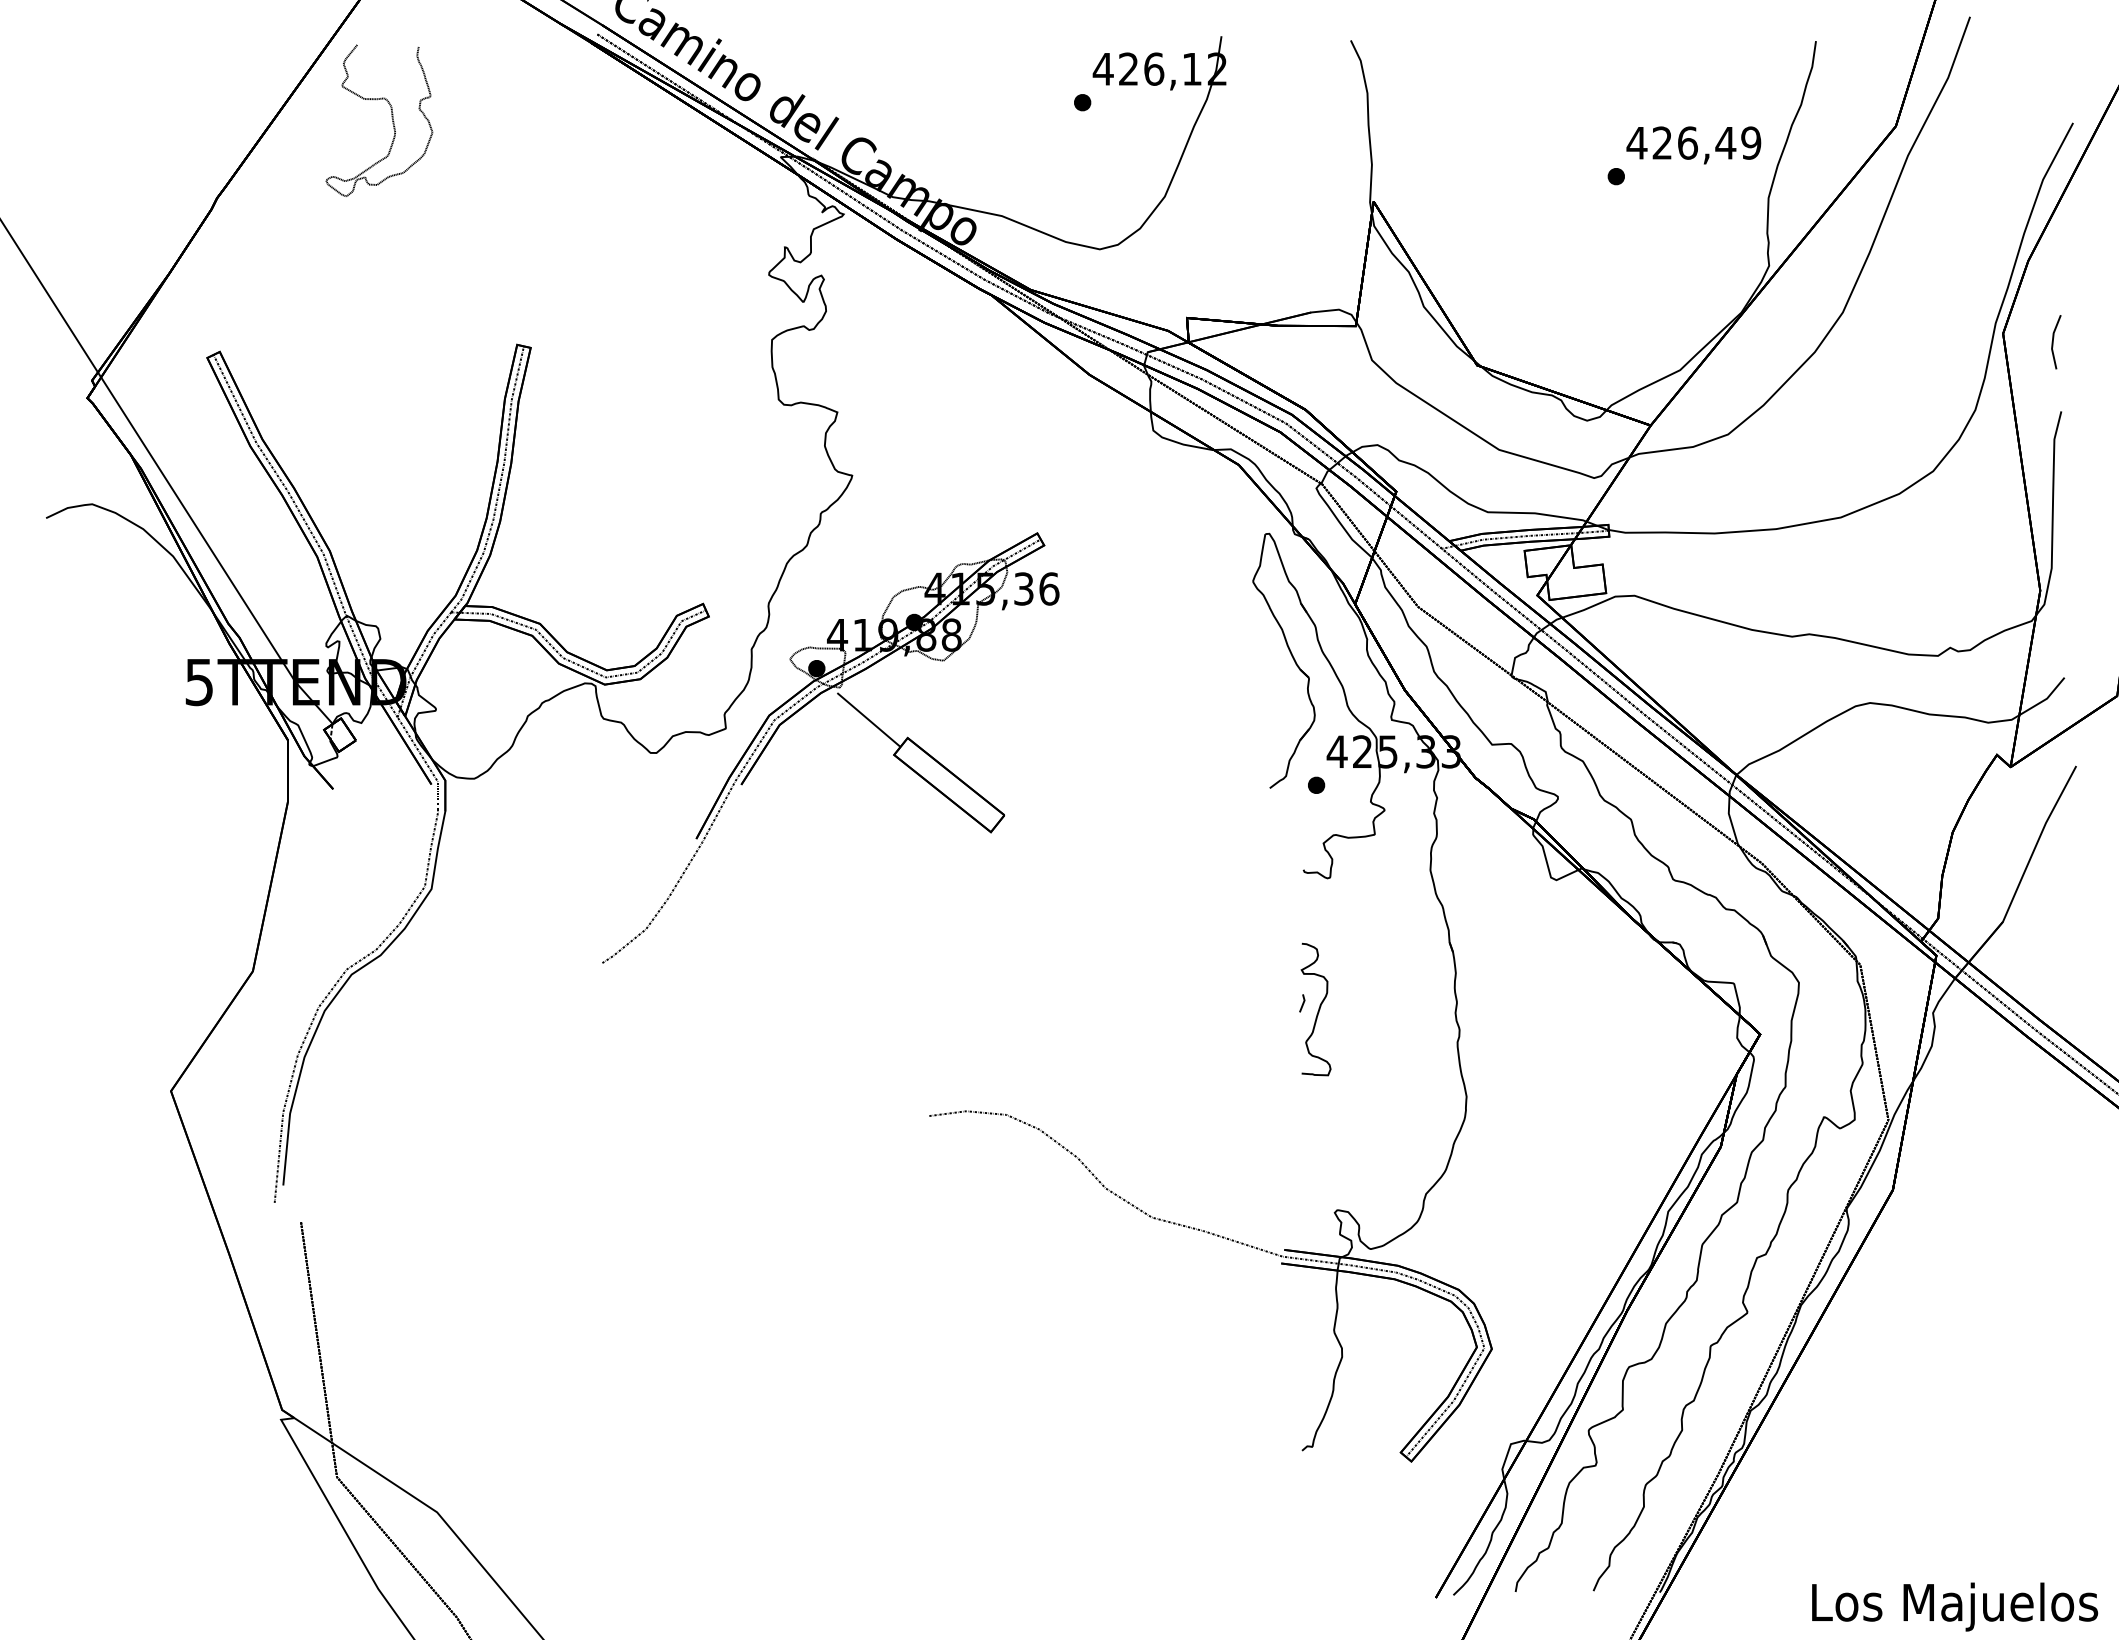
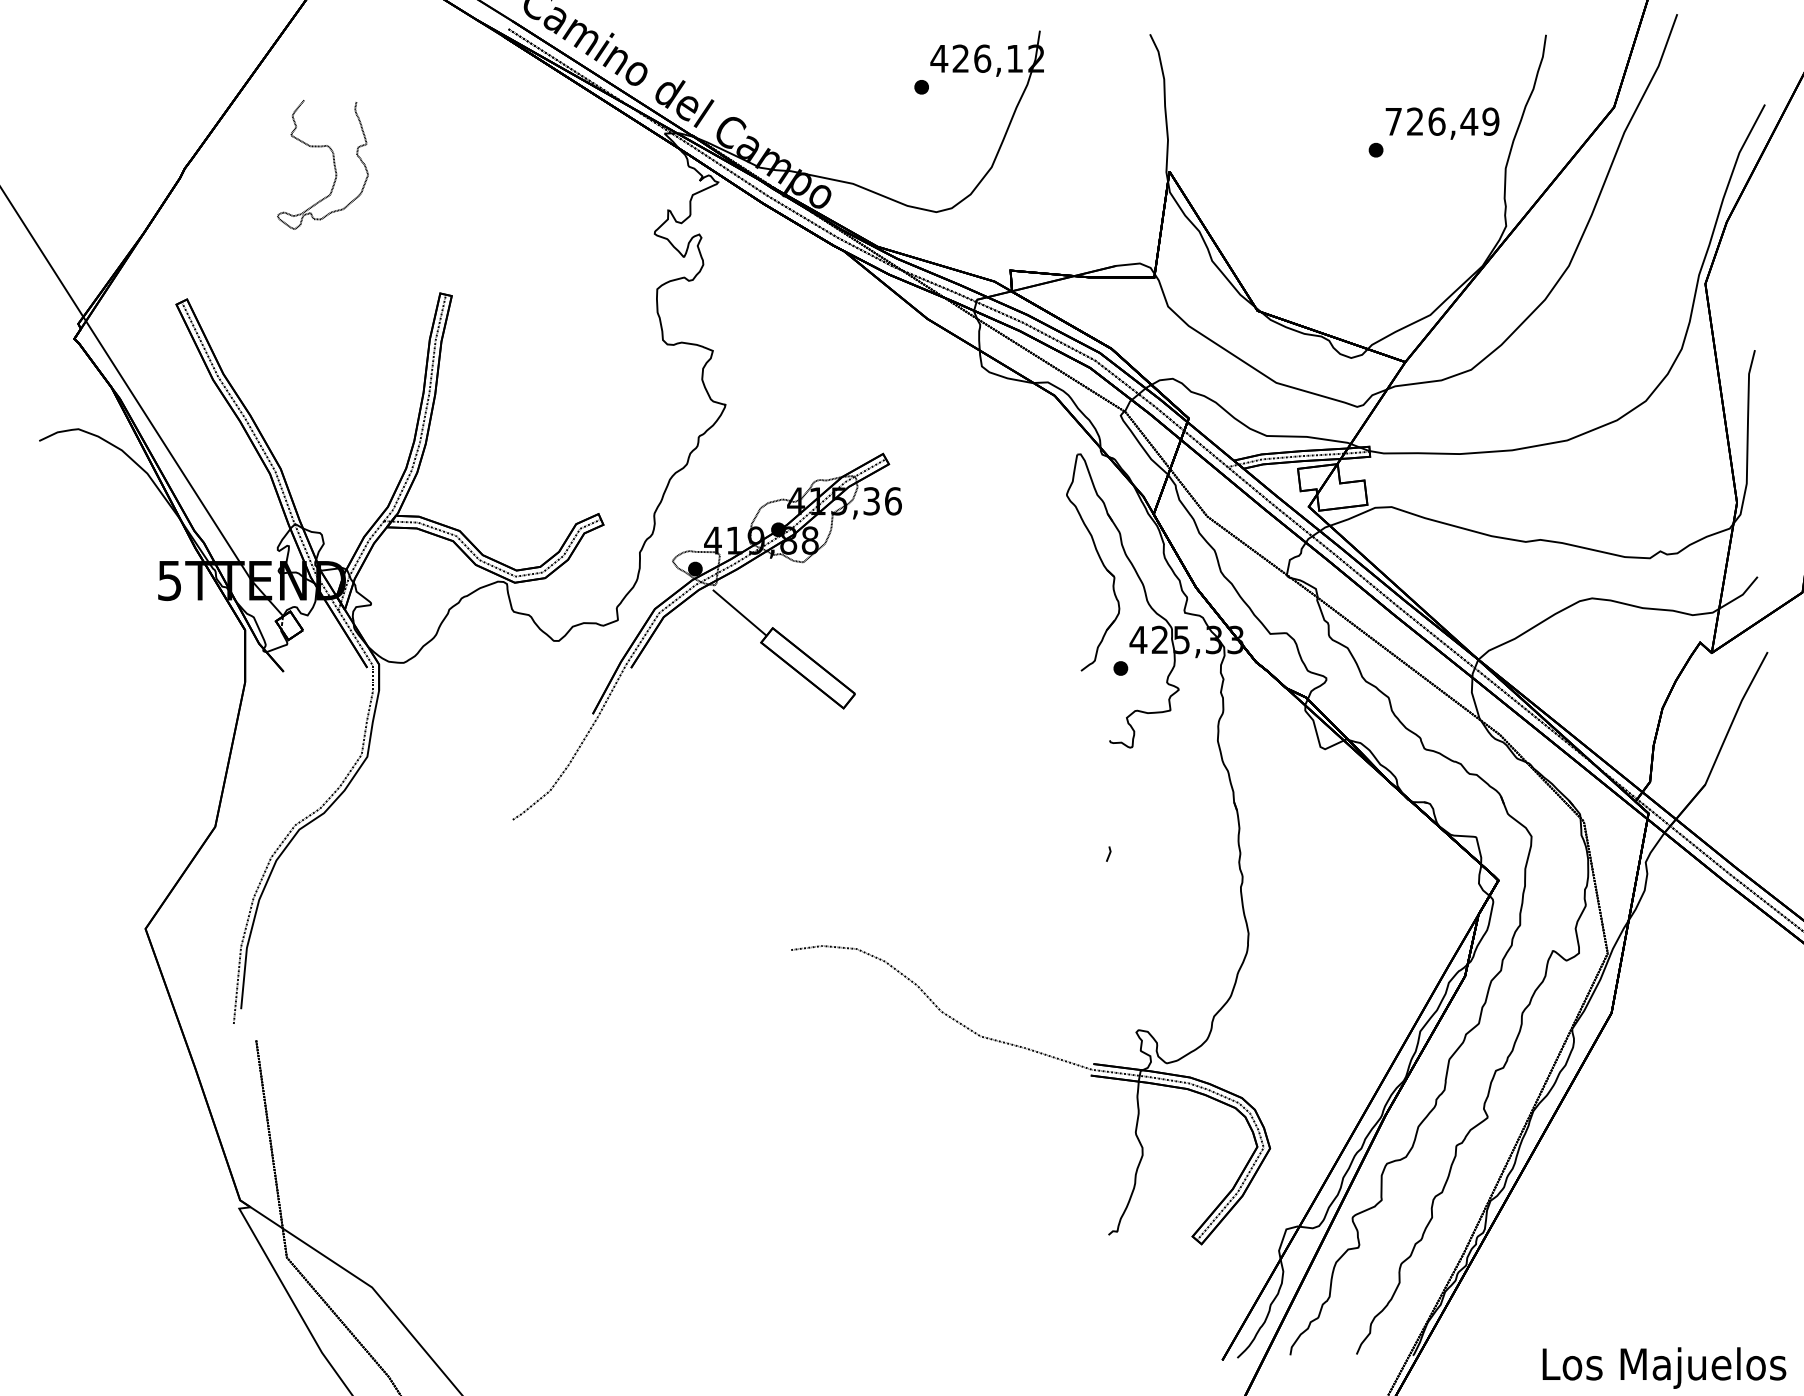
curve: (391, 118) -> (333, 162), moved
text: (1636, 143) -> (1393, 122), 426,49 -> 726,49
line: (2053, 342) -> (1748, 291), removed
curve: (1317, 1011) -> (1121, 861), removed

